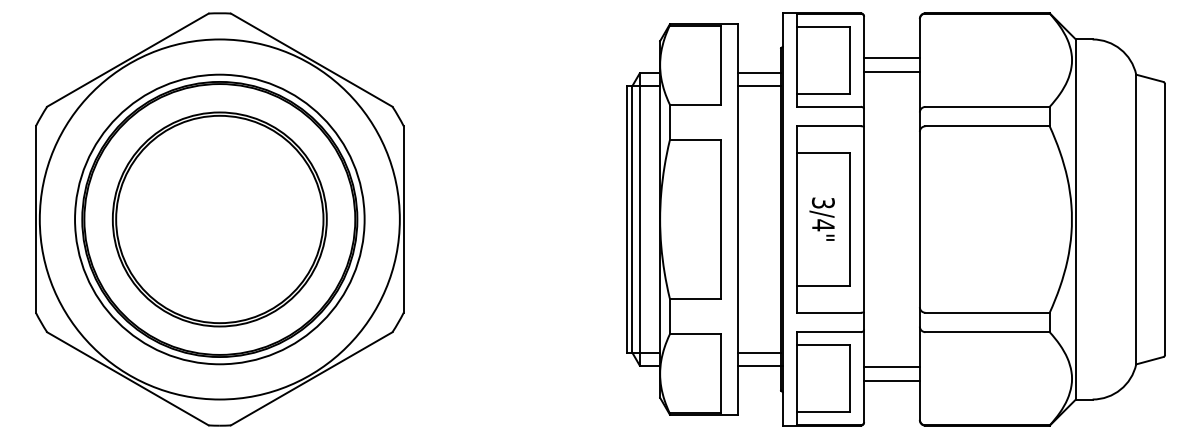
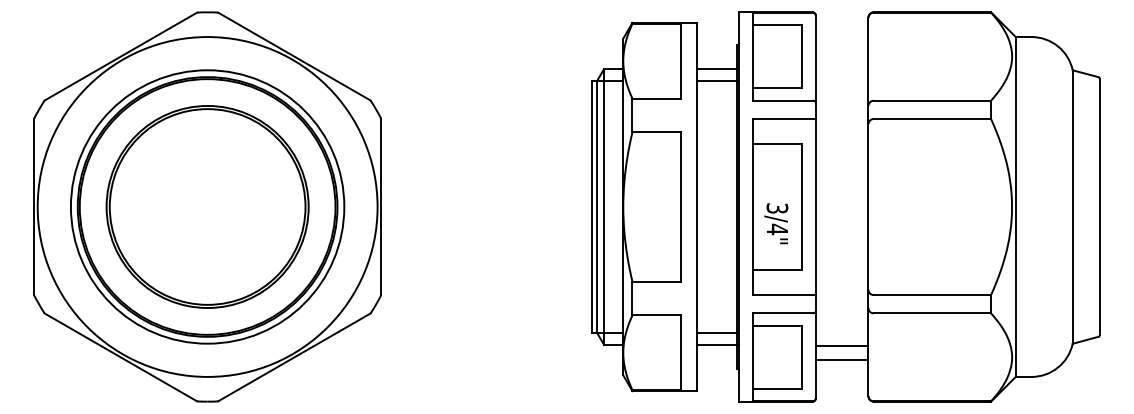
line: (891, 57) -> (841, 54), removed
line: (891, 71) -> (841, 67), removed
text: (822, 218) -> (776, 223), moved

